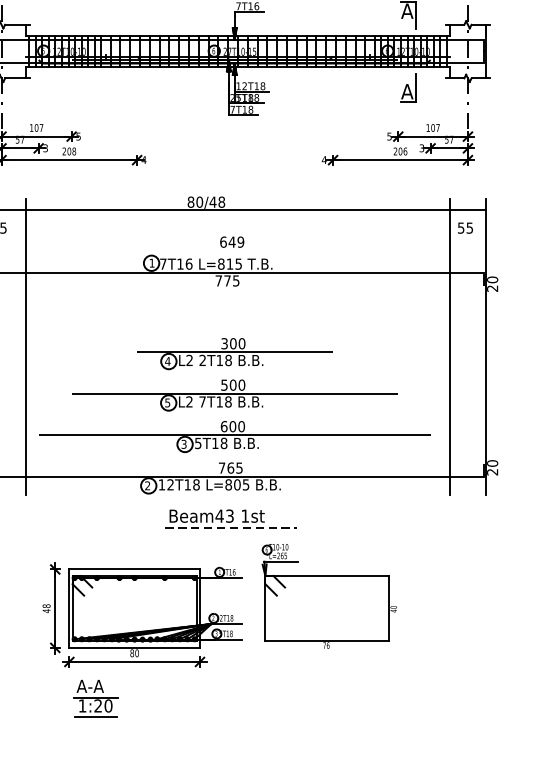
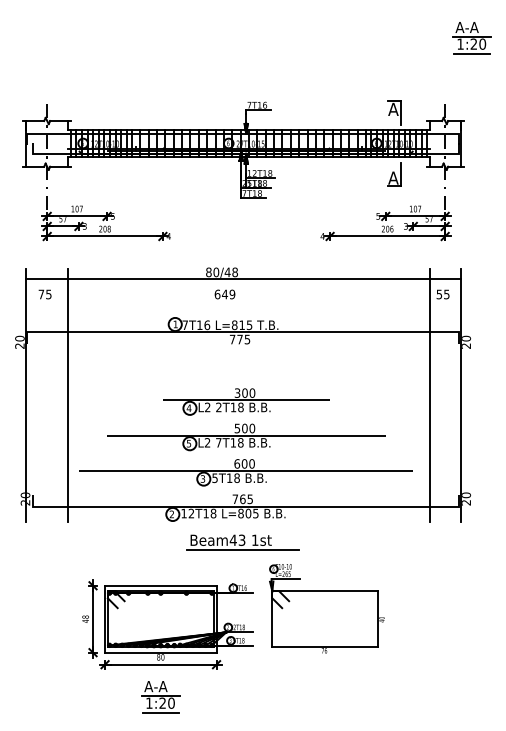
text: (231, 242) -> (224, 294), moved
line: (231, 528) -> (243, 550), dashed -> solid
part: (95, 699) -> (160, 697), moved

